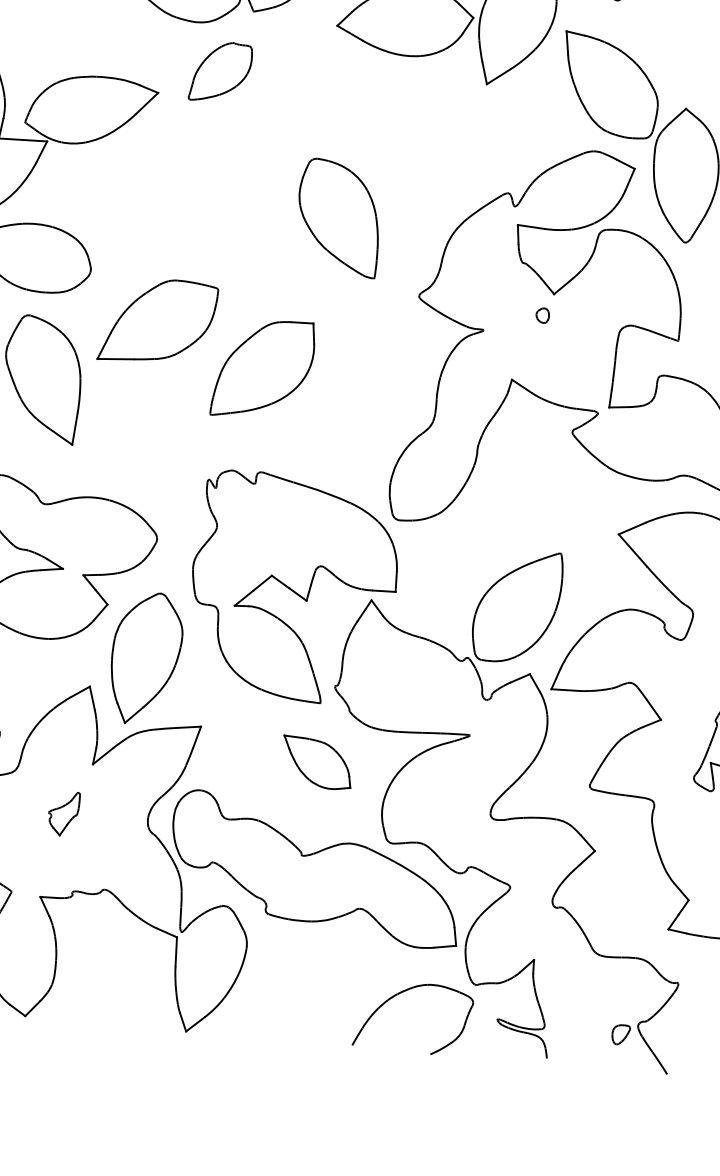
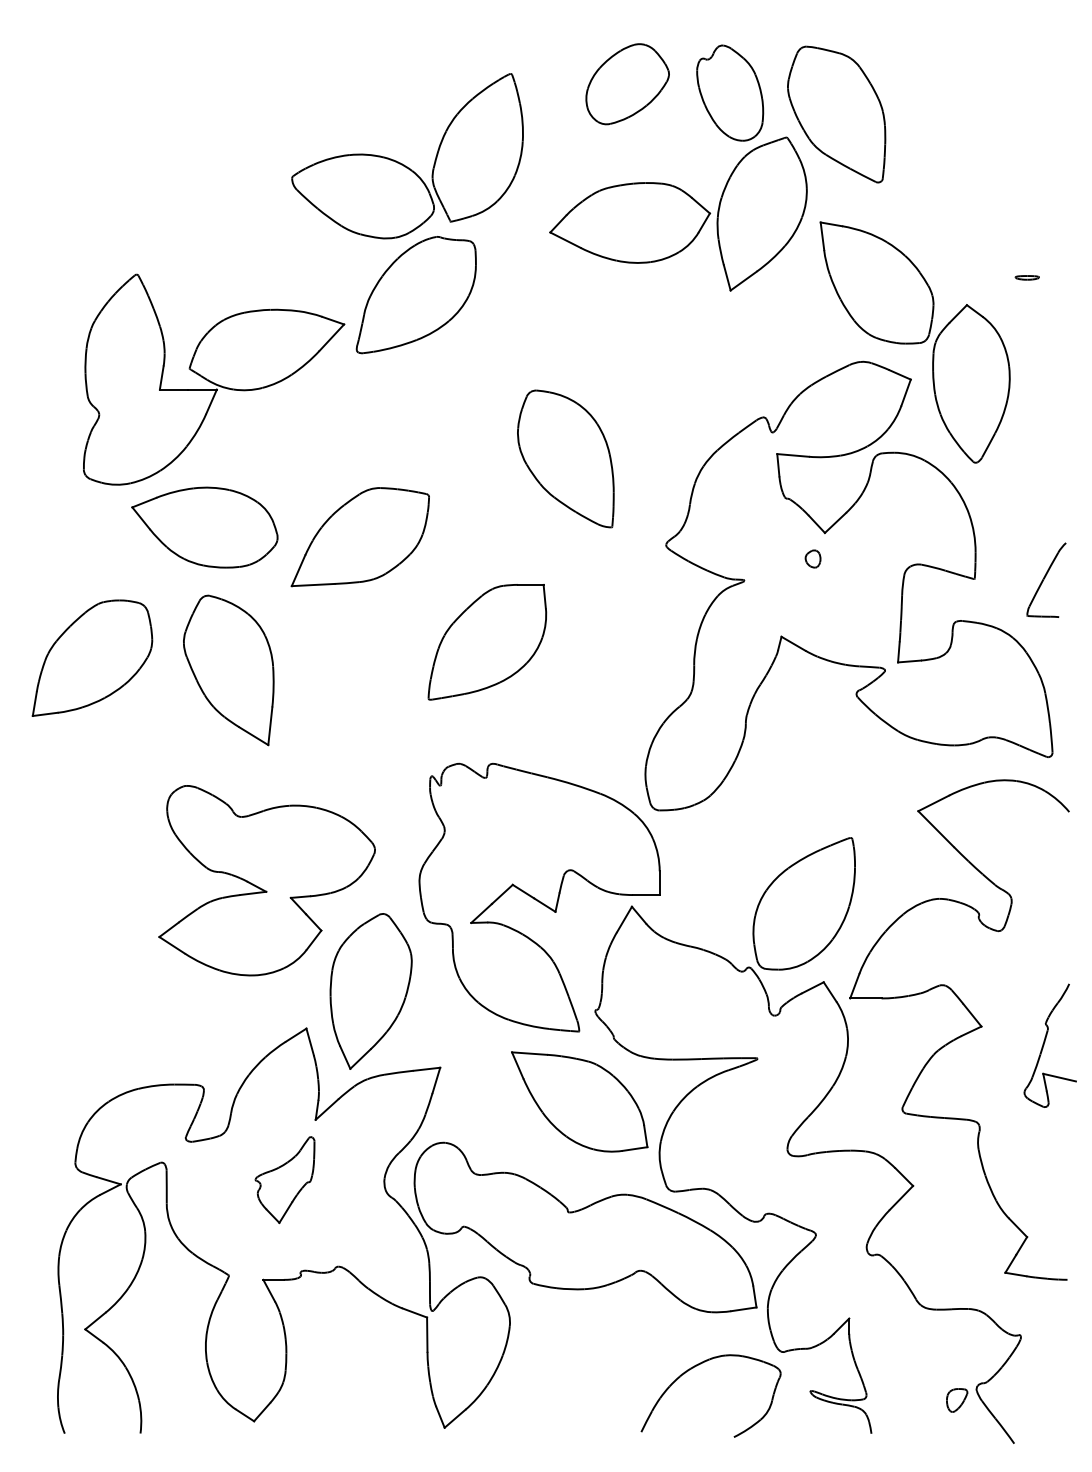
part: (220, 72) -> (415, 295), size x1.67
part: (157, 321) -> (359, 537), moved
part: (317, 762) -> (579, 1101), size x1.67
part: (63, 813) -> (284, 1180), size x1.67

